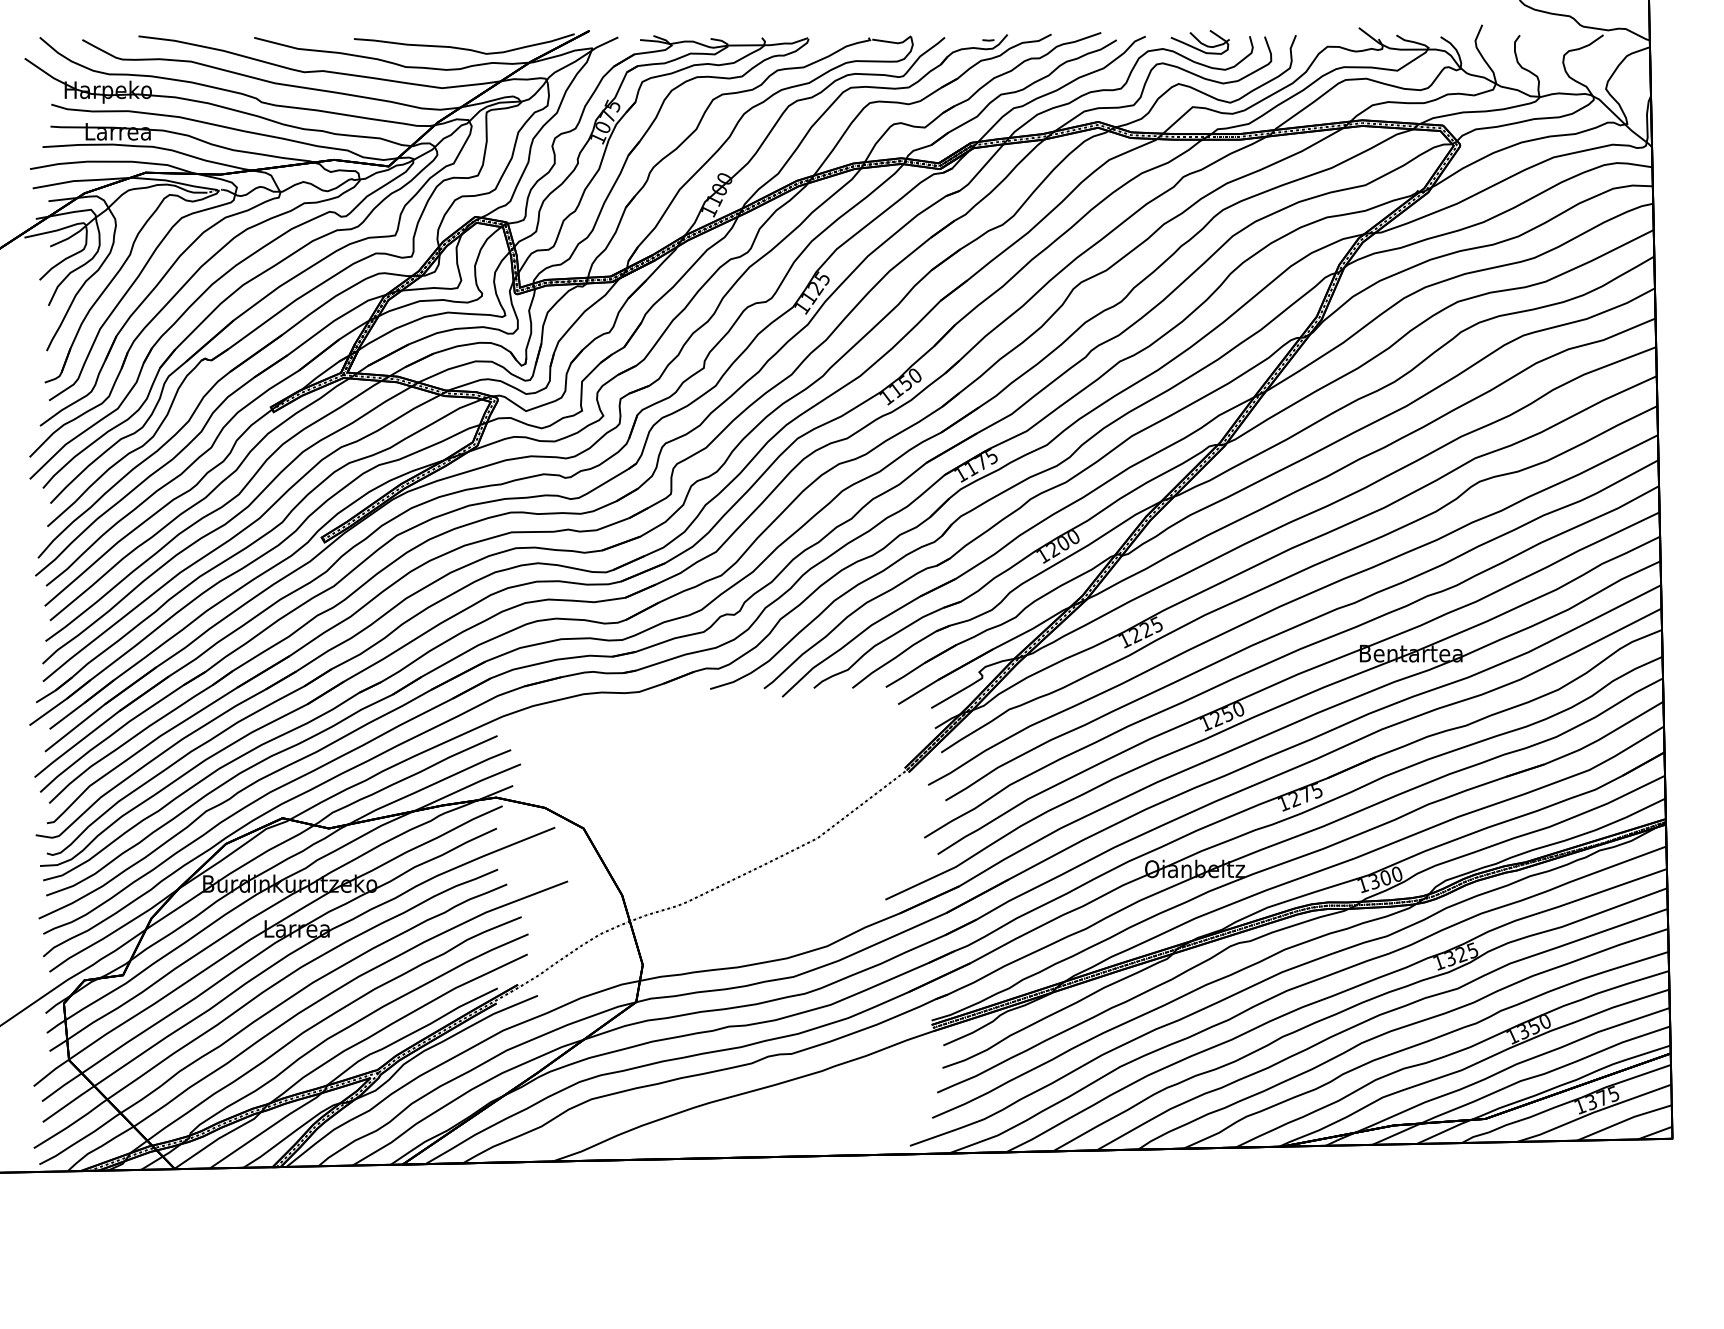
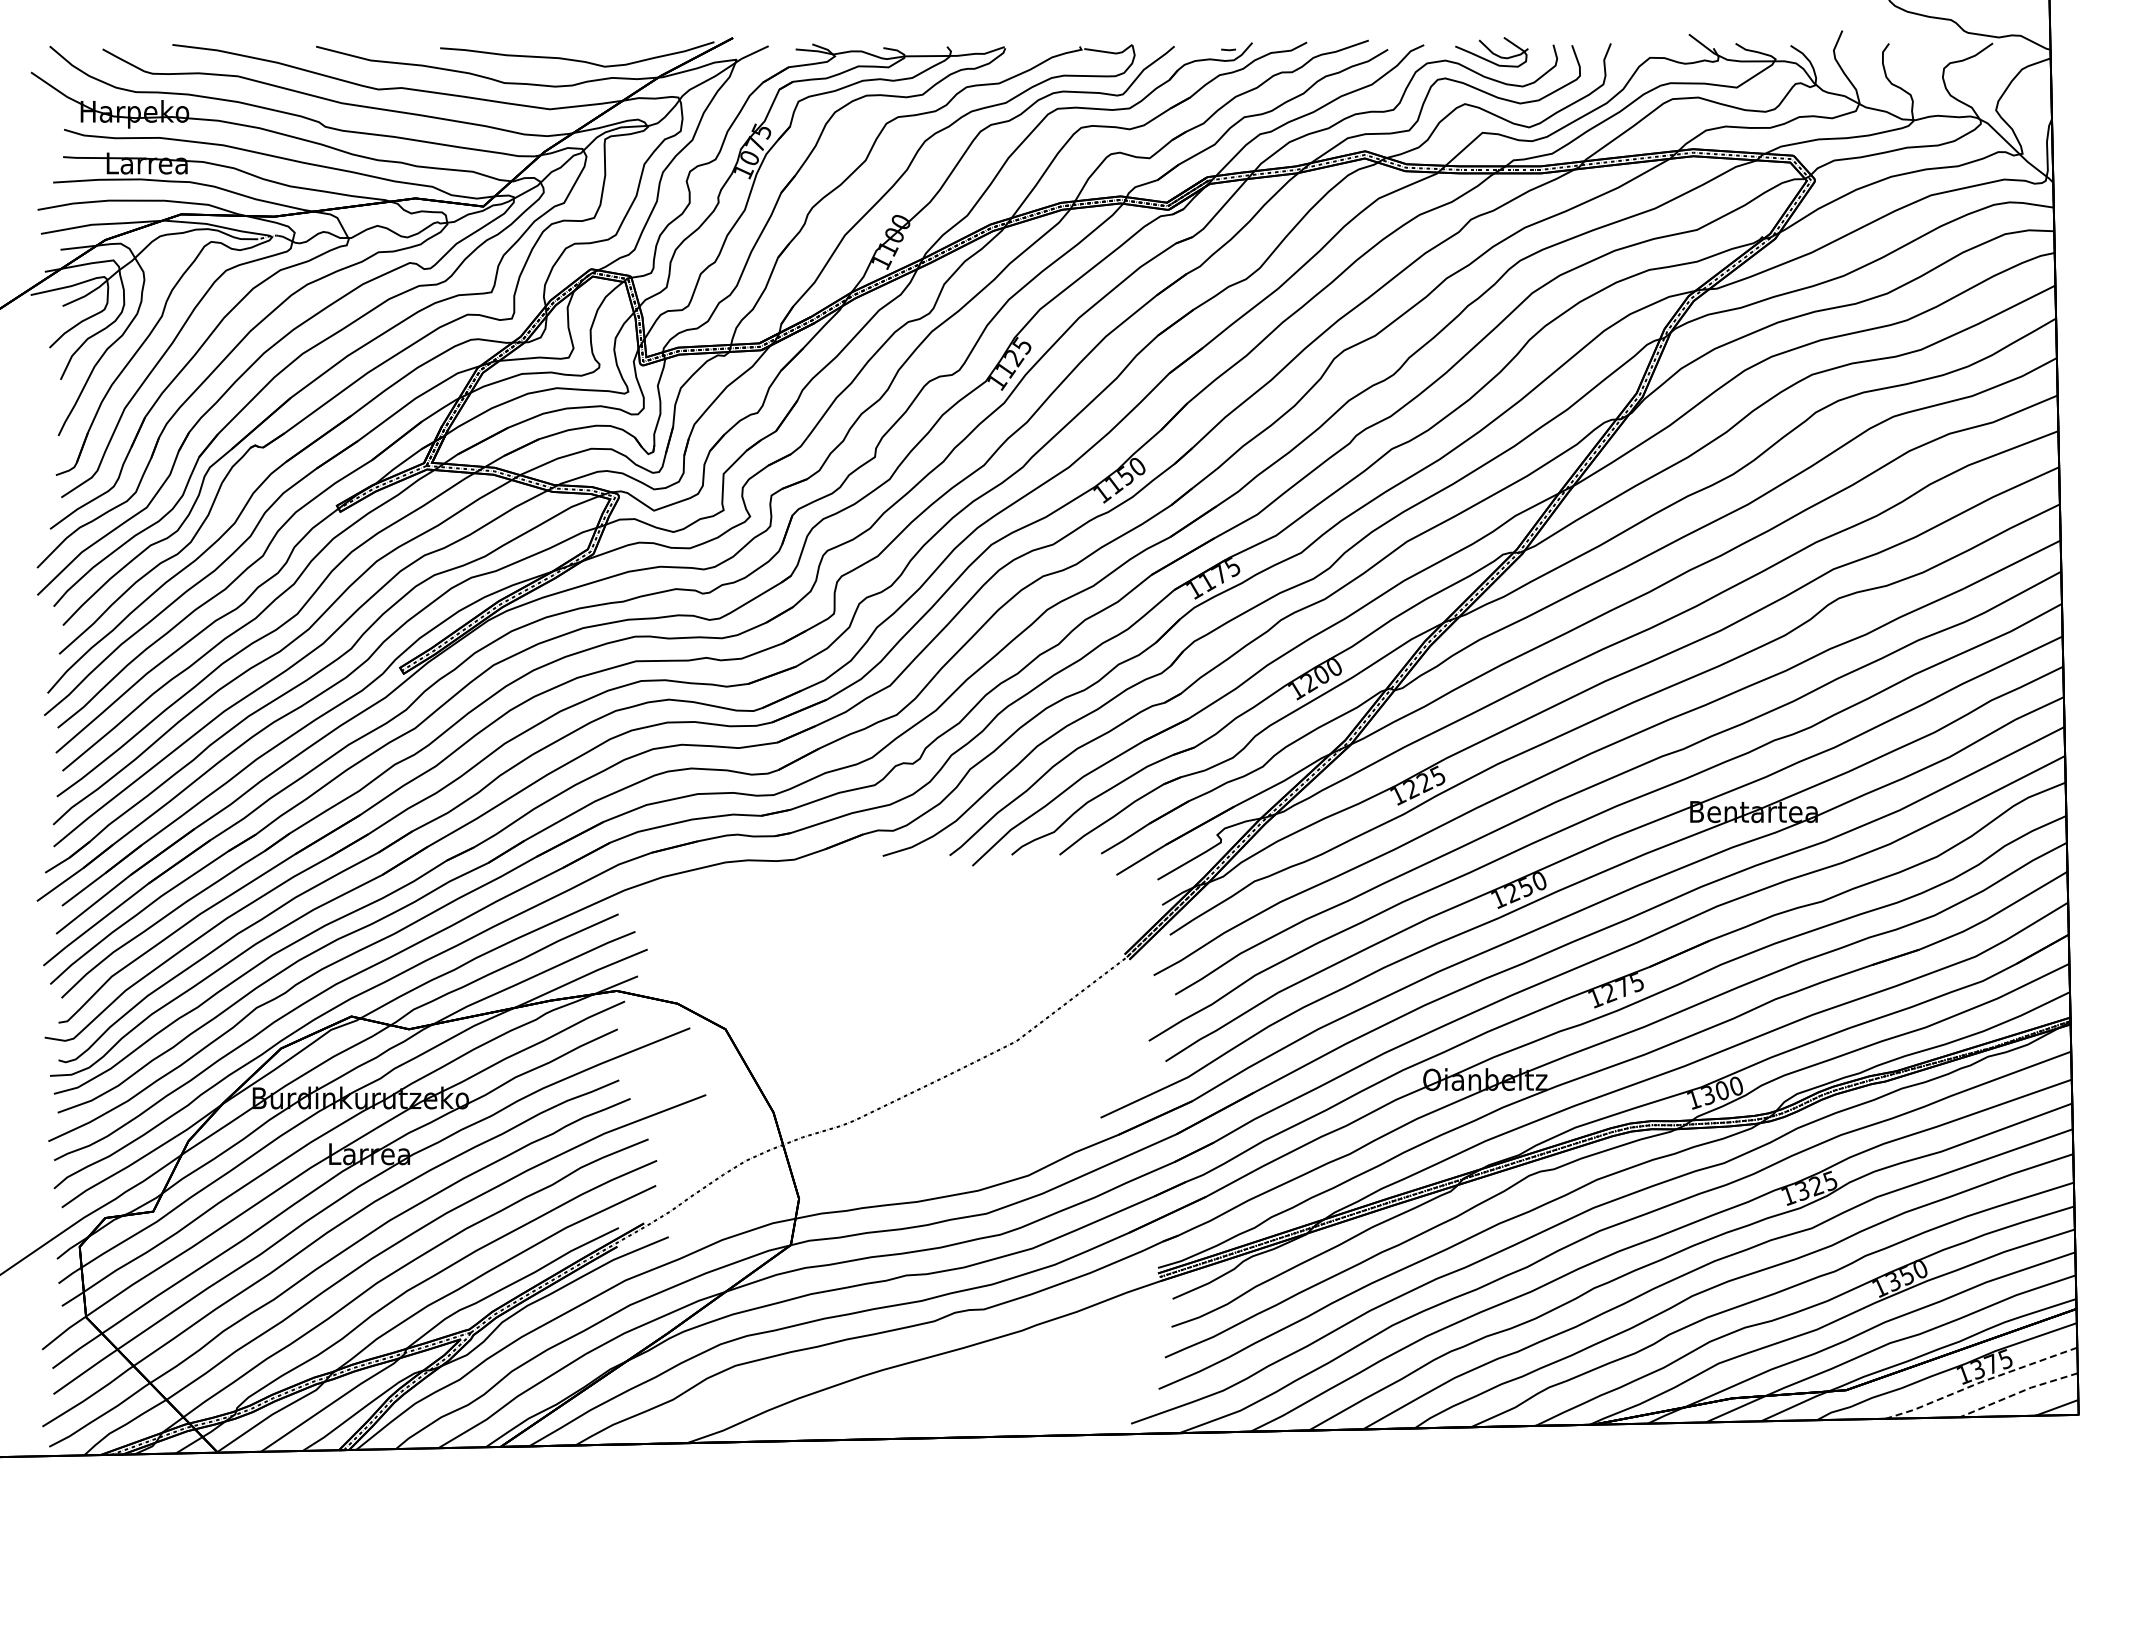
line: (1593, 1112) -> (1980, 1382), solid -> dashed
line: (1624, 1120) -> (2018, 1392), solid -> dashed

